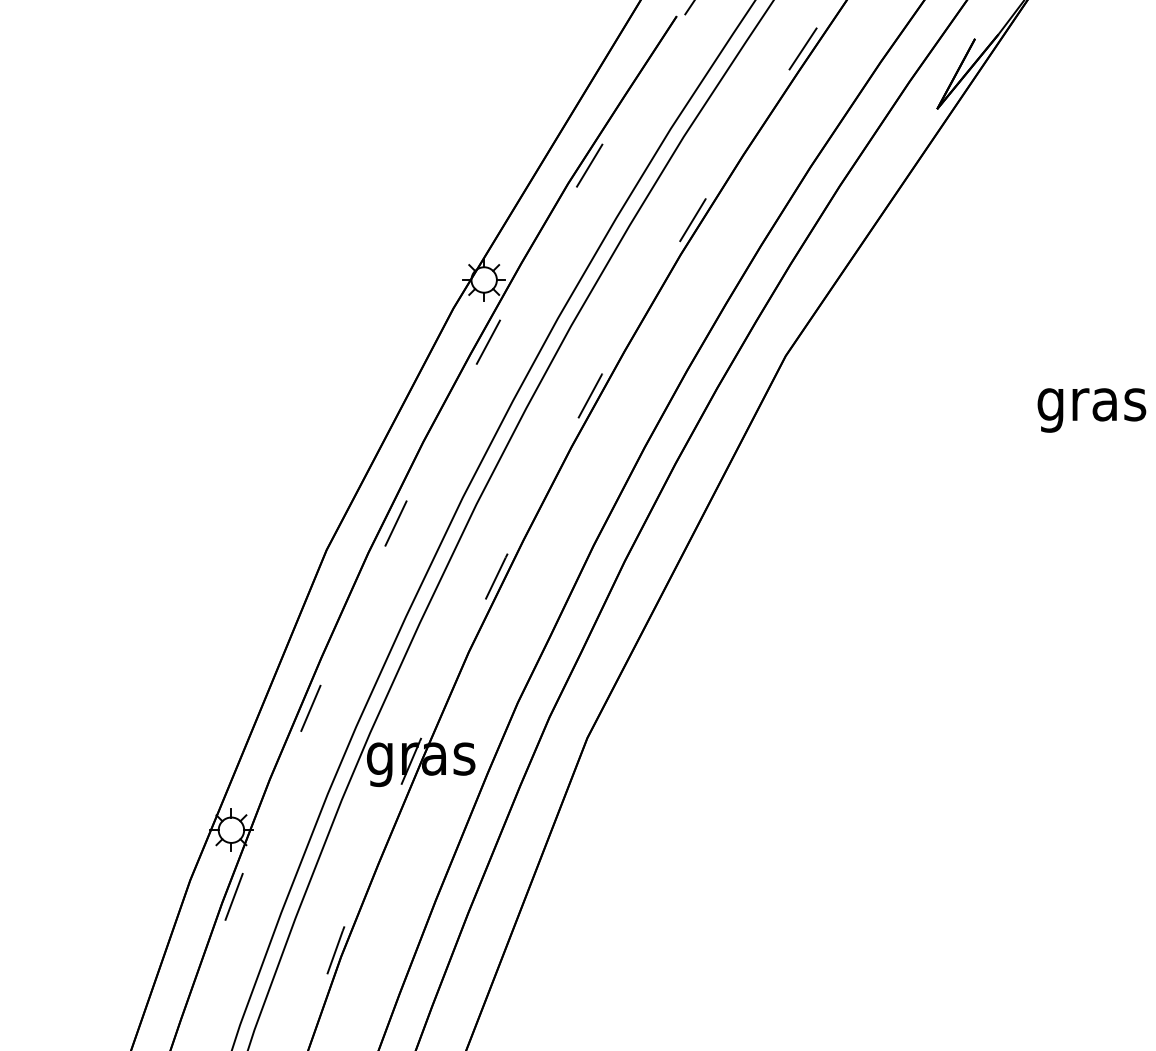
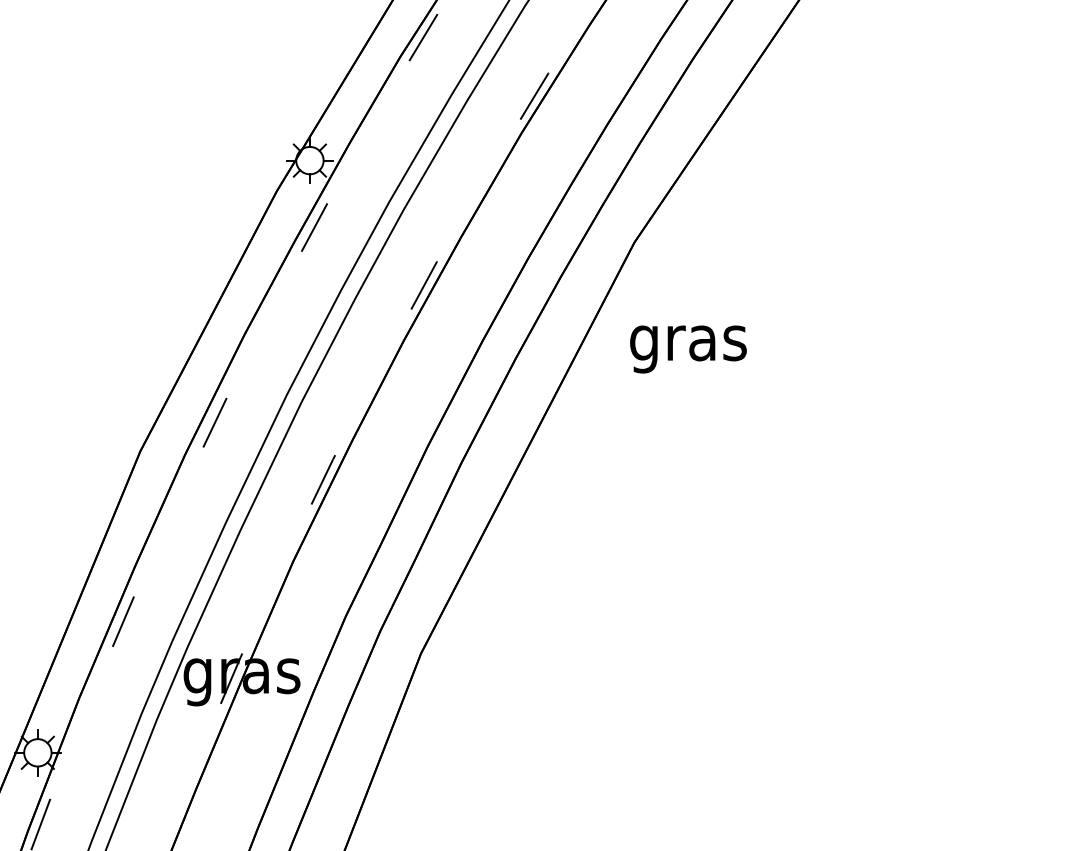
text: (1091, 410) -> (688, 349), moved

